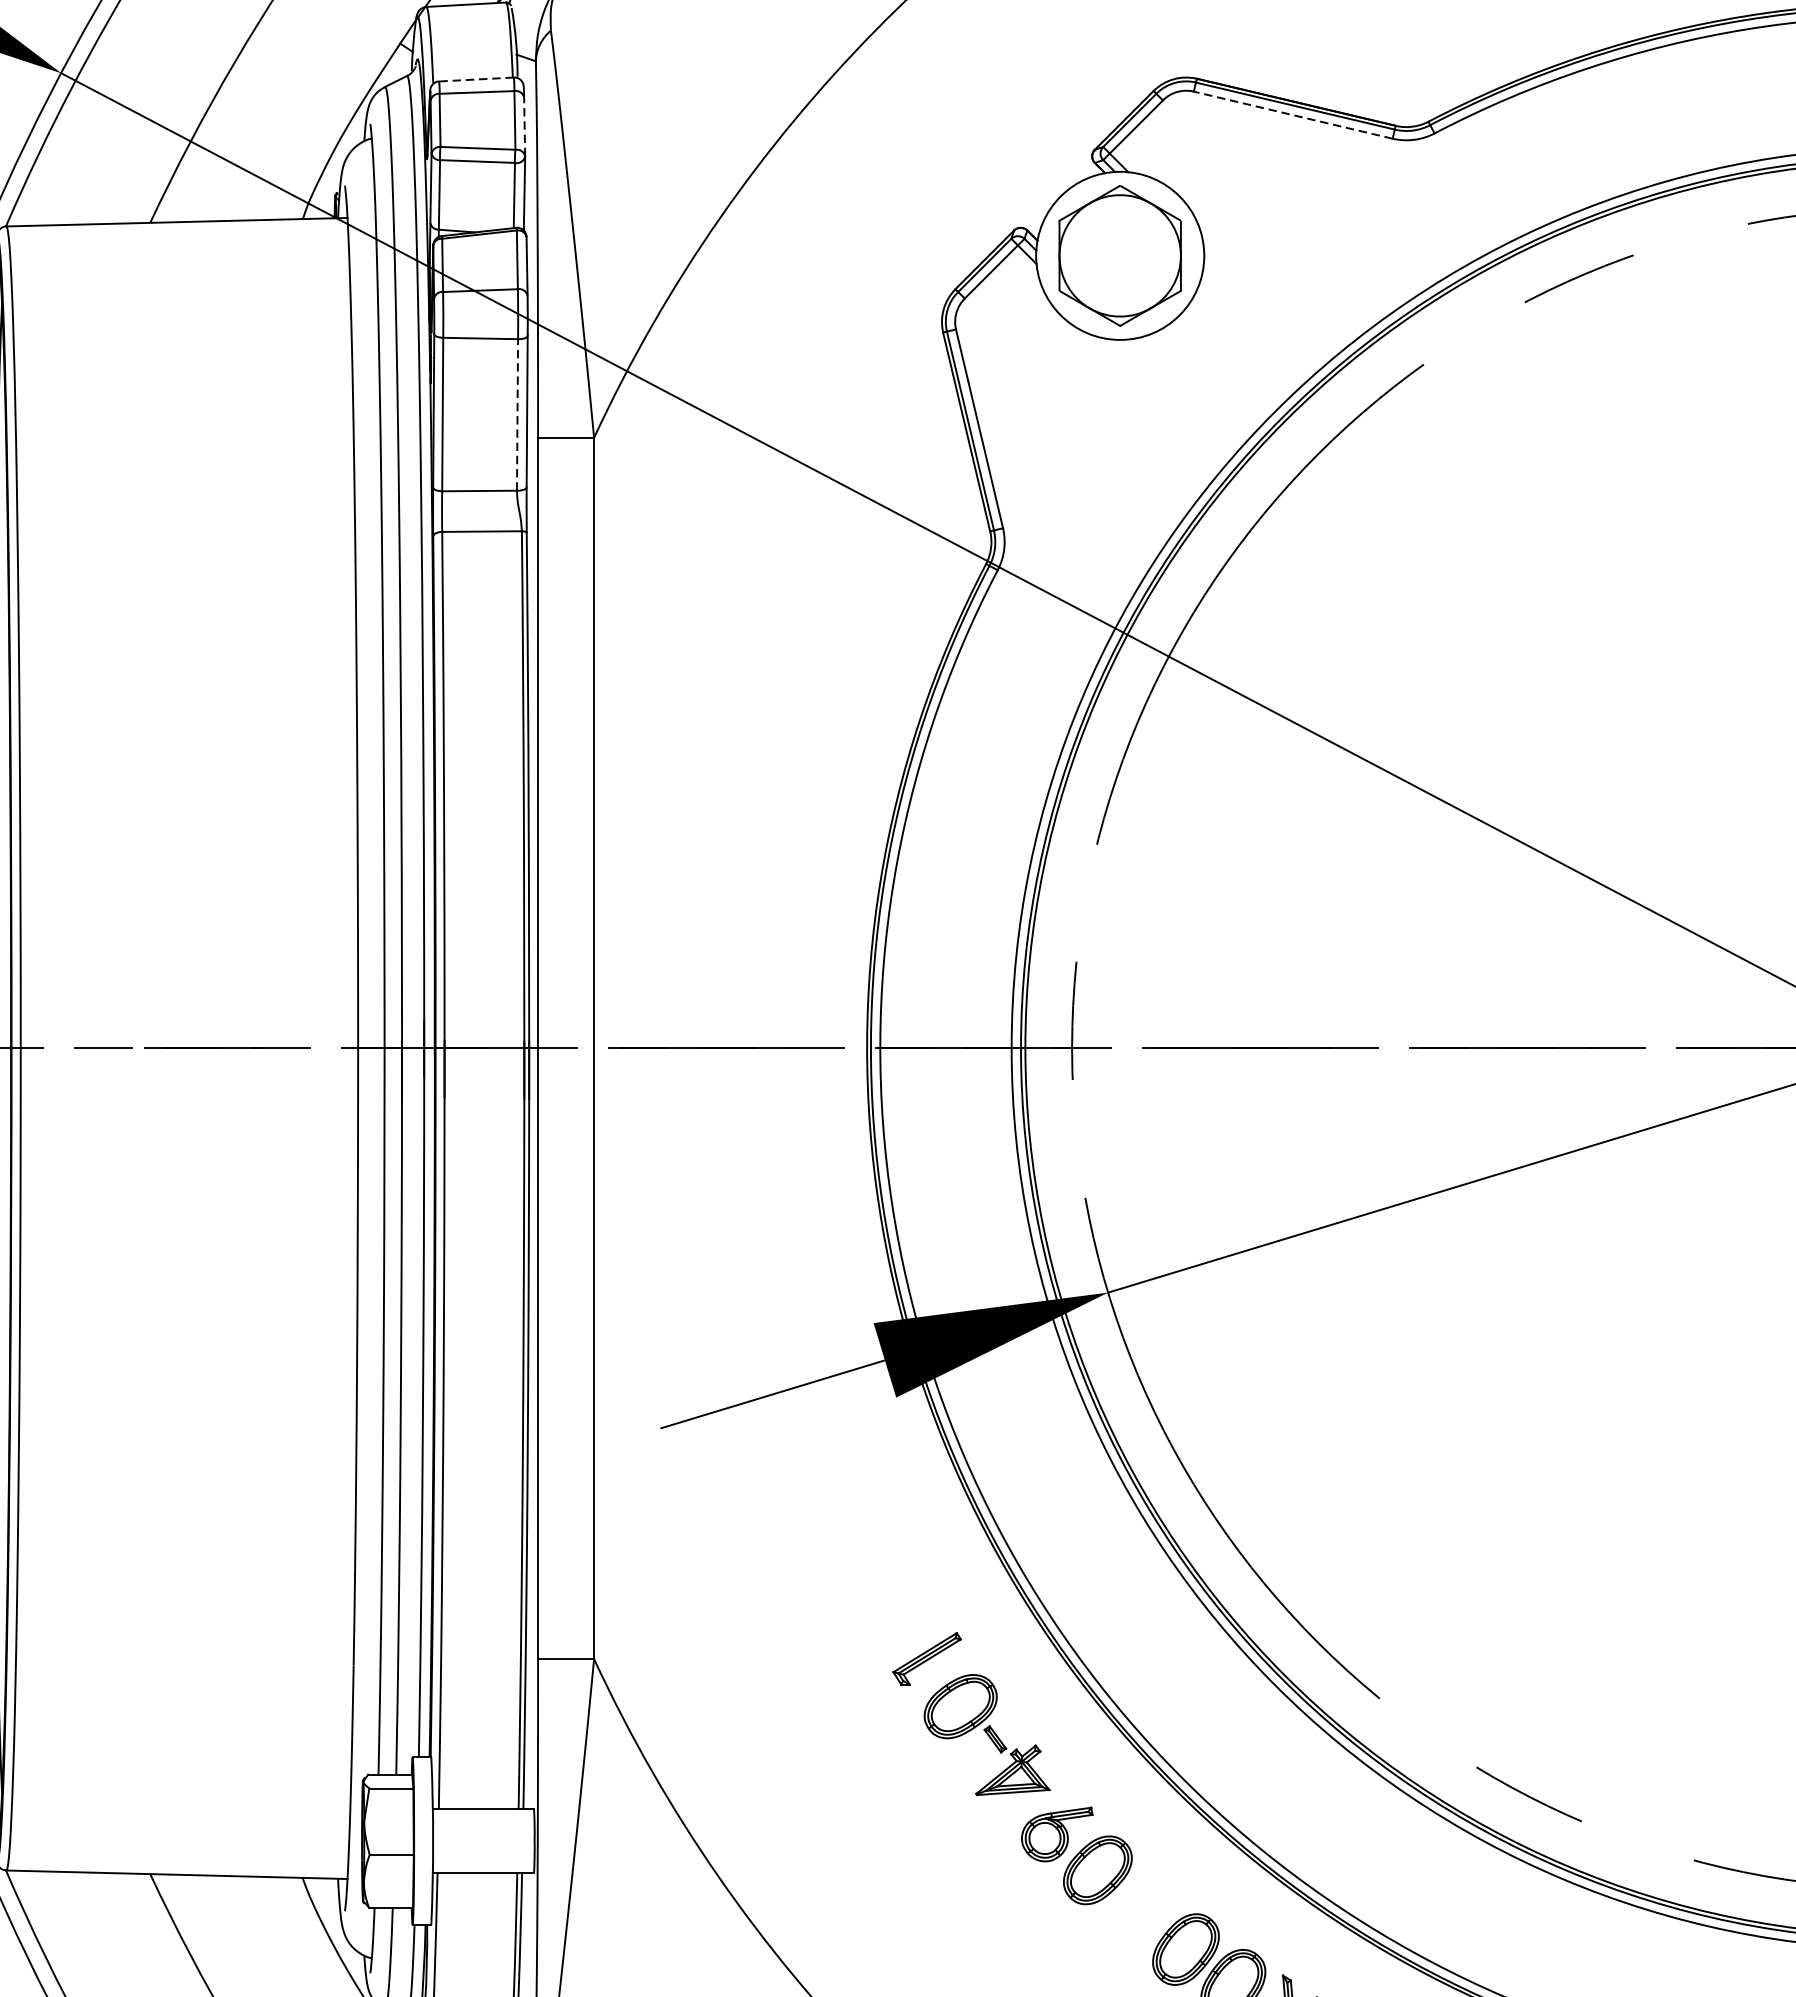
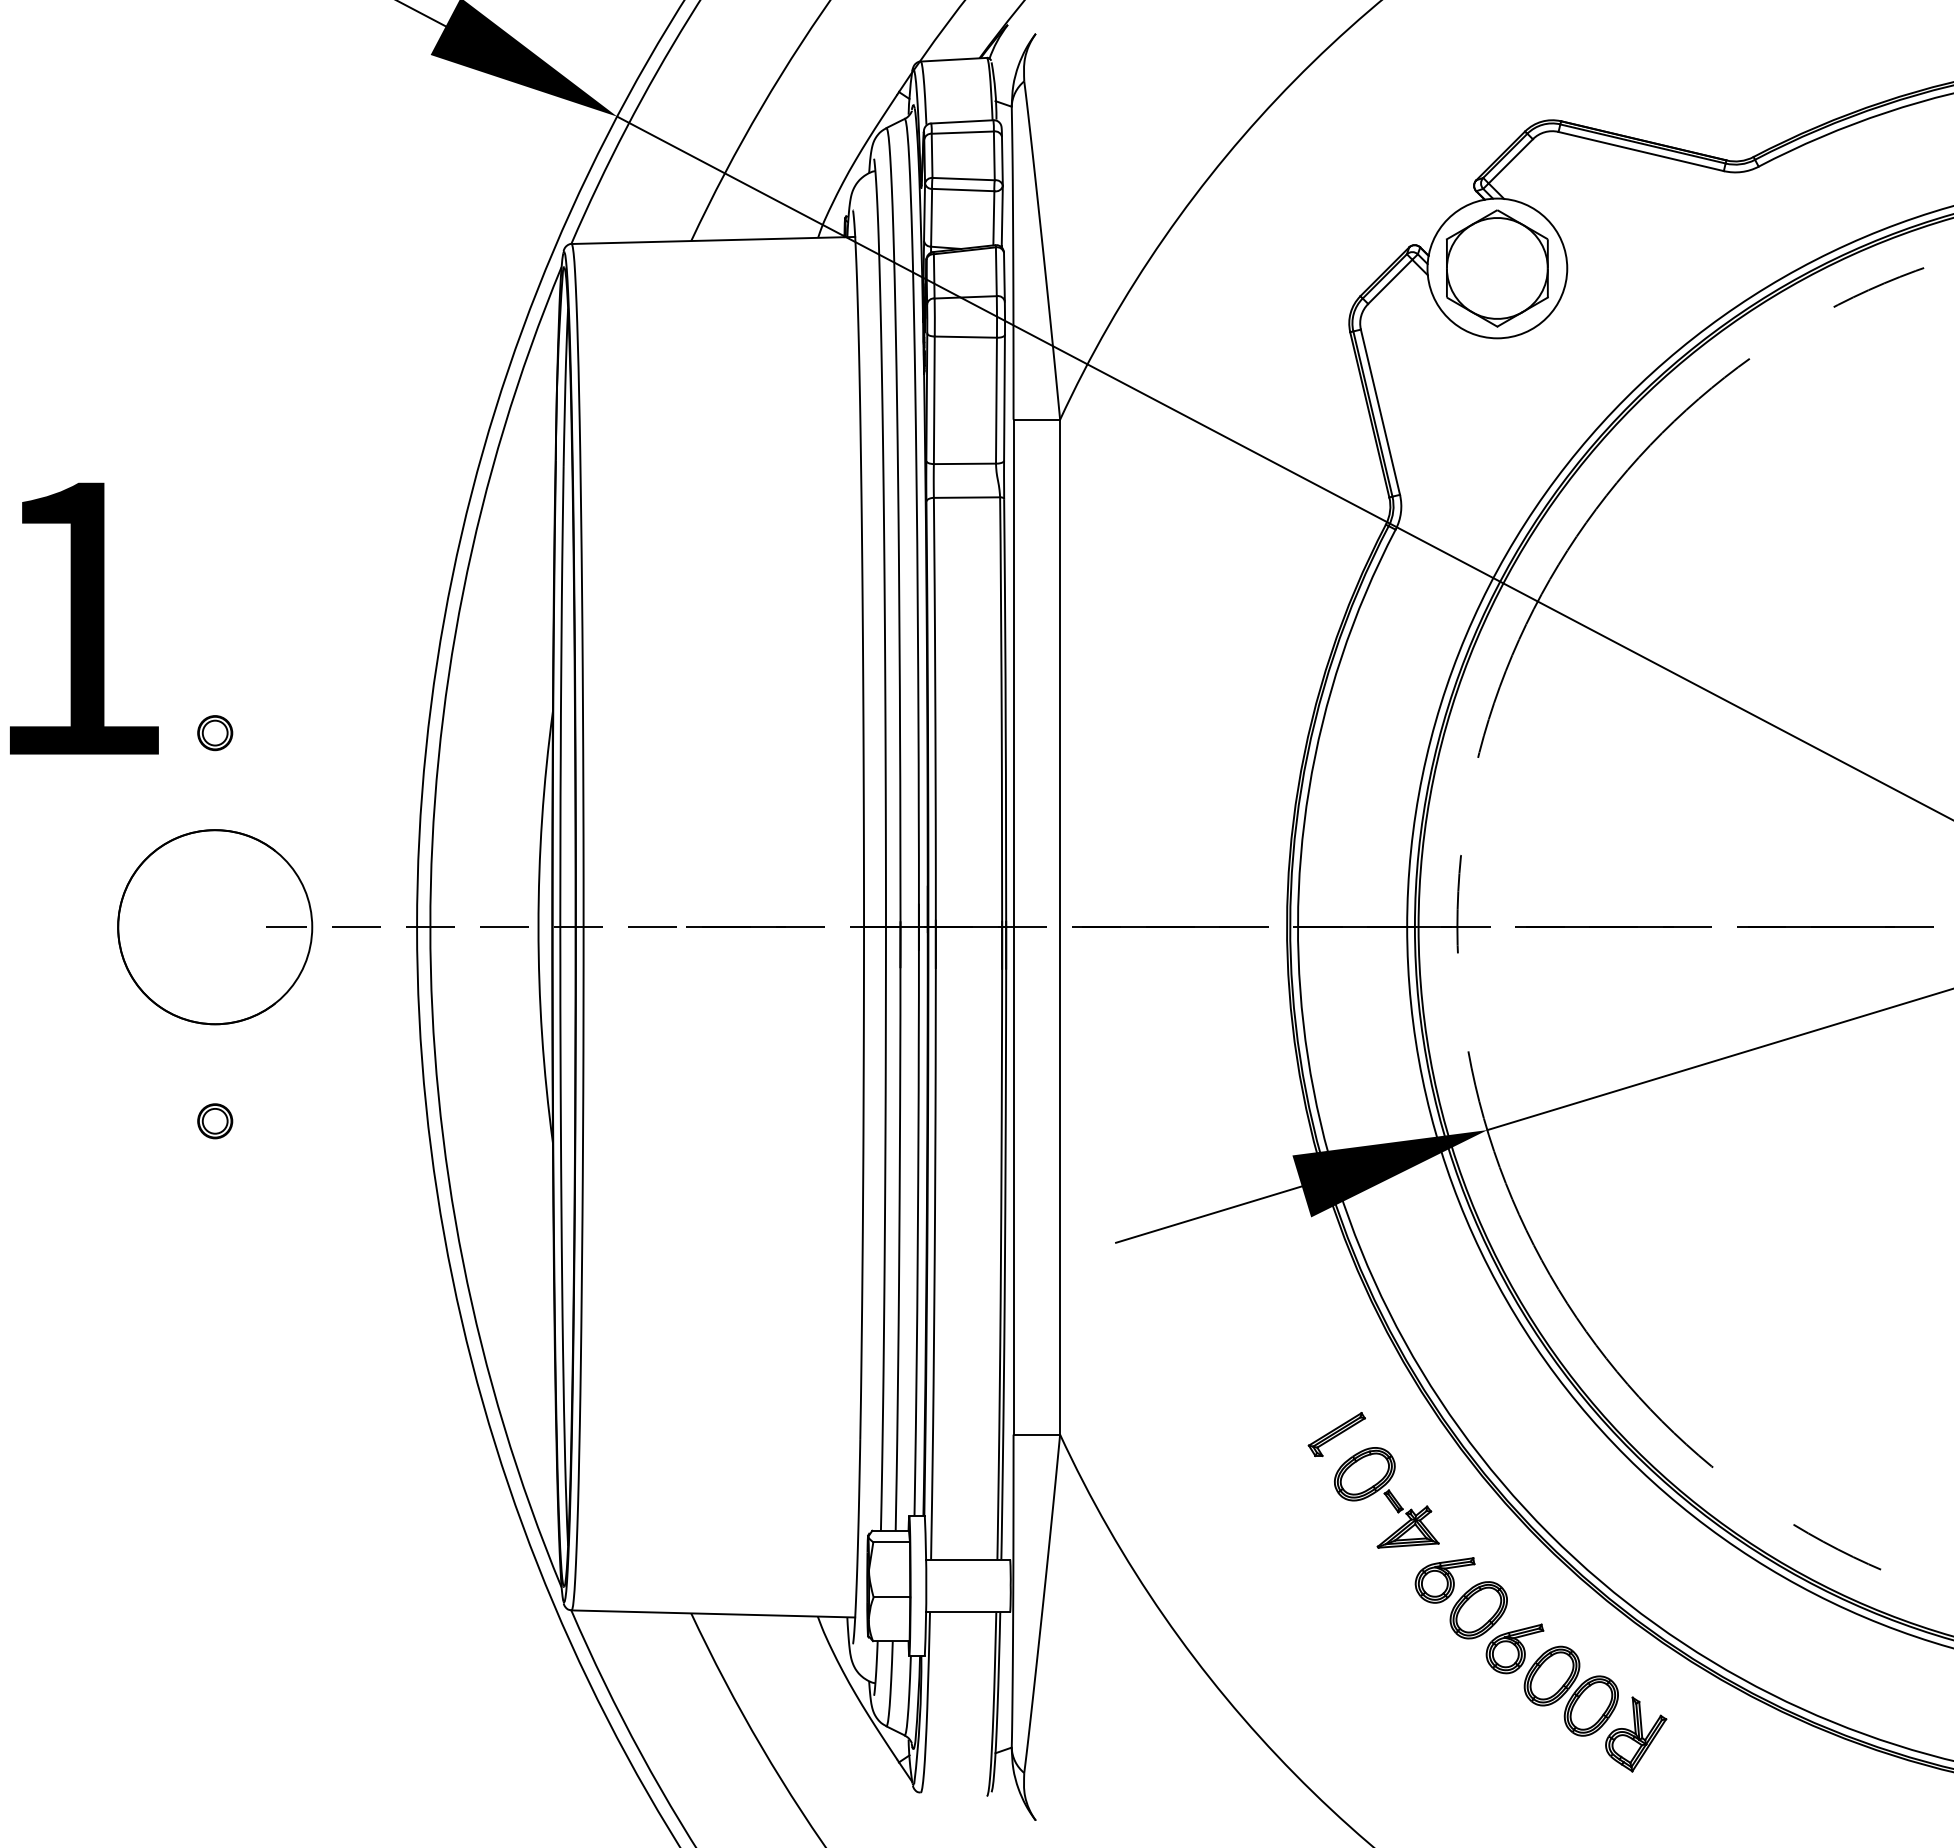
line: (475, 79) -> (961, 121), dashed -> solid
line: (1293, 115) -> (1641, 151), dashed -> solid
line: (524, 125) -> (1002, 160), dashed -> solid
line: (517, 414) -> (996, 400), dashed -> solid
part: (1140, 1916) -> (1514, 1648), added

